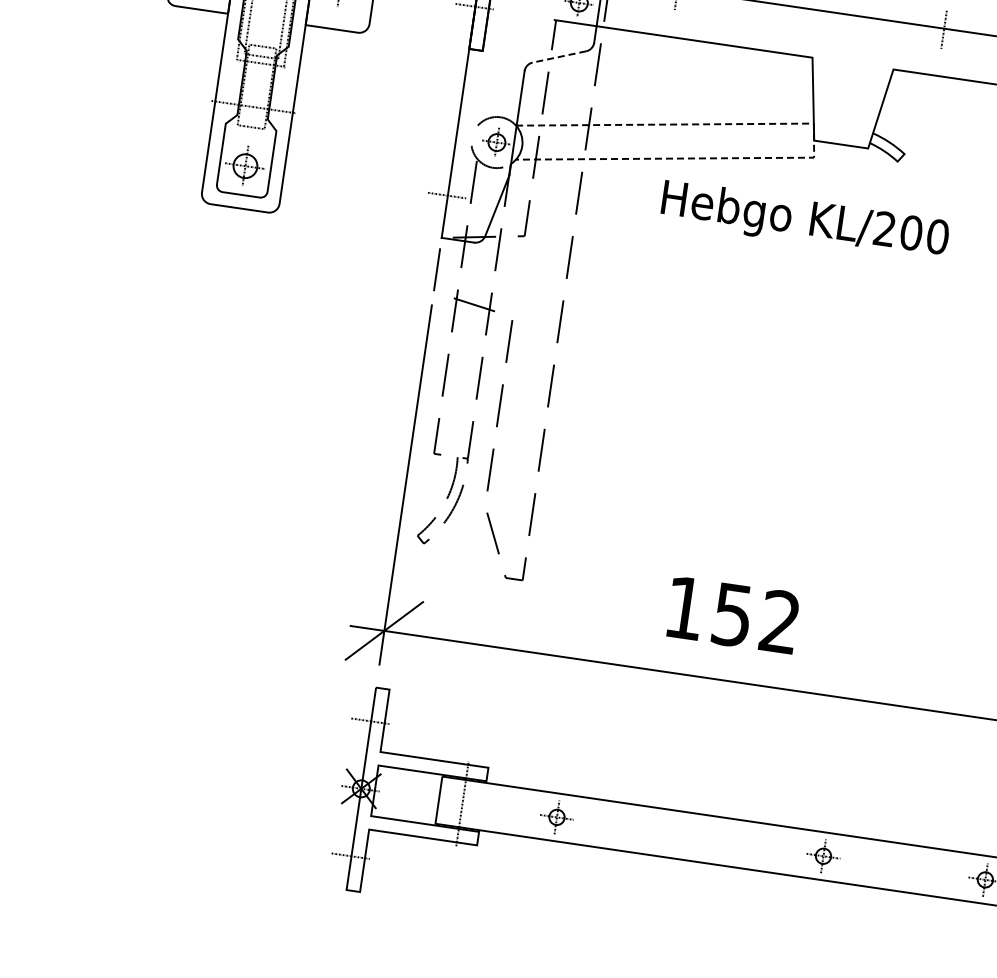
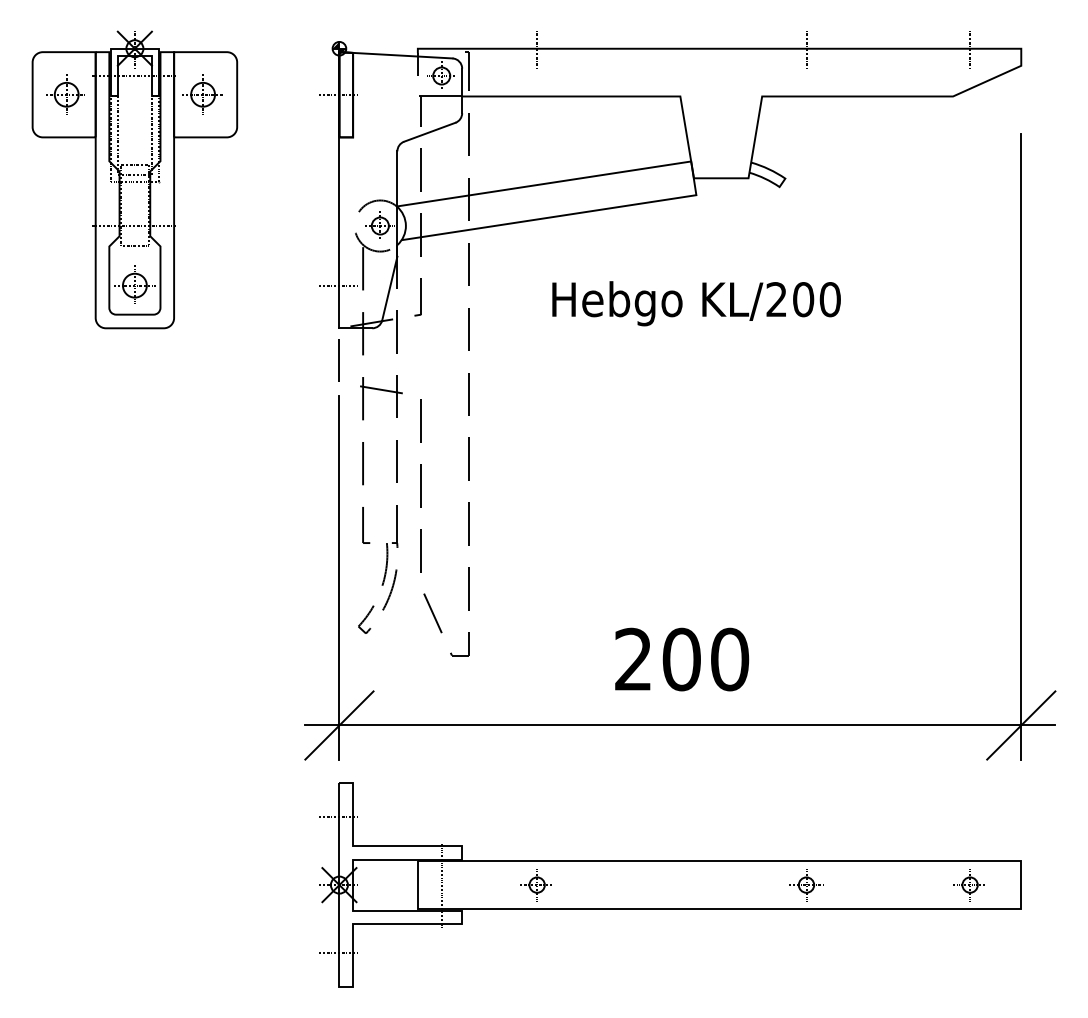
line: (559, 57) -> (429, 132), dashed -> solid
line: (813, 140) -> (693, 178), dashed -> solid
text: (804, 221) -> (696, 303), moved
text: (733, 615) -> (682, 659), 152 -> 200

